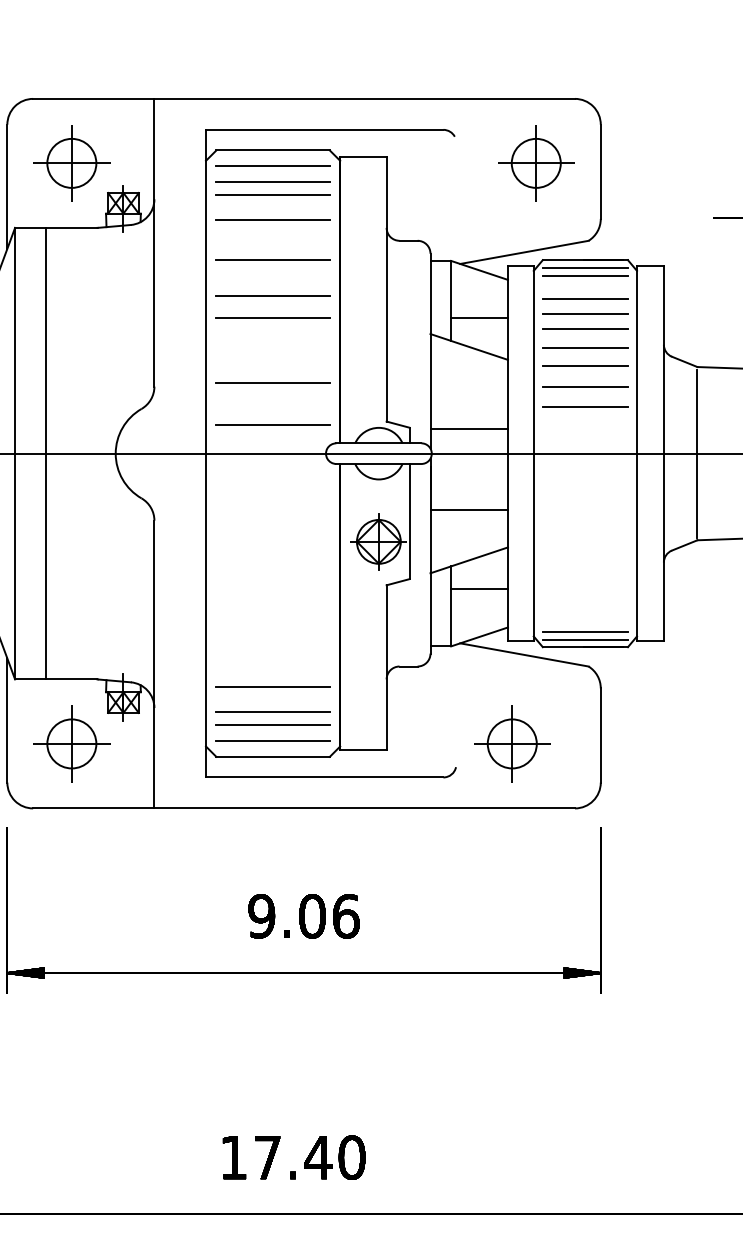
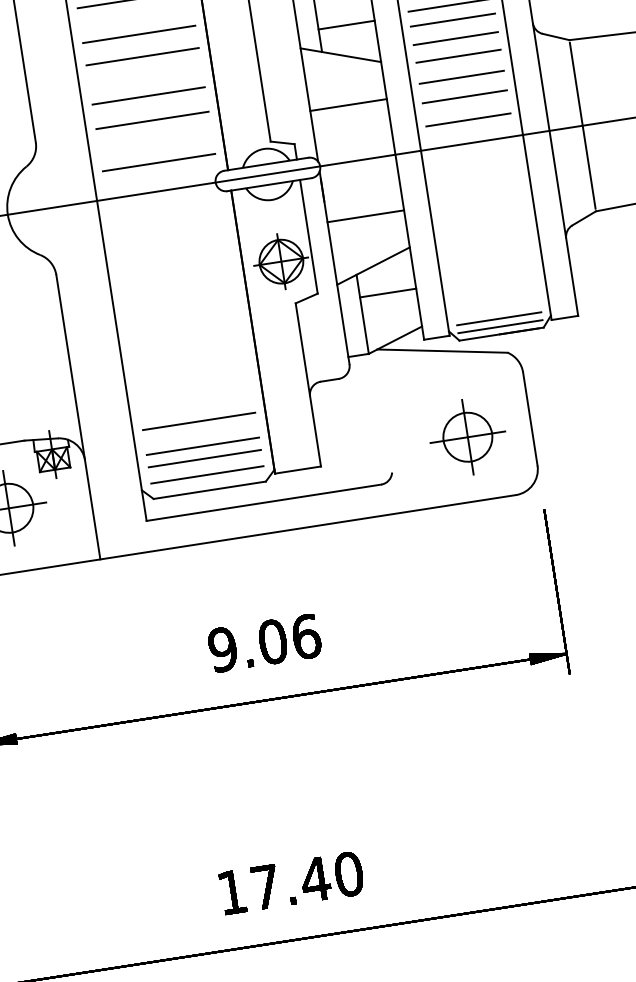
line: (272, 357) -> (148, 95), added
line: (468, 429) -> (347, 105), moved
line: (584, 430) -> (467, 120), added
part: (512, 743) -> (468, 436), moved

